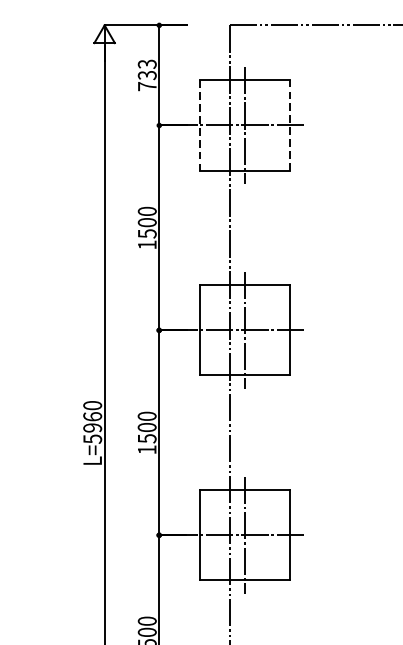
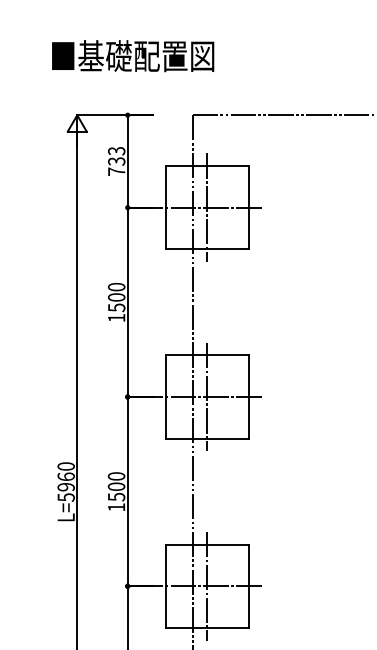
line: (200, 125) -> (165, 207), dashed -> solid
line: (289, 125) -> (248, 207), dashed -> solid

